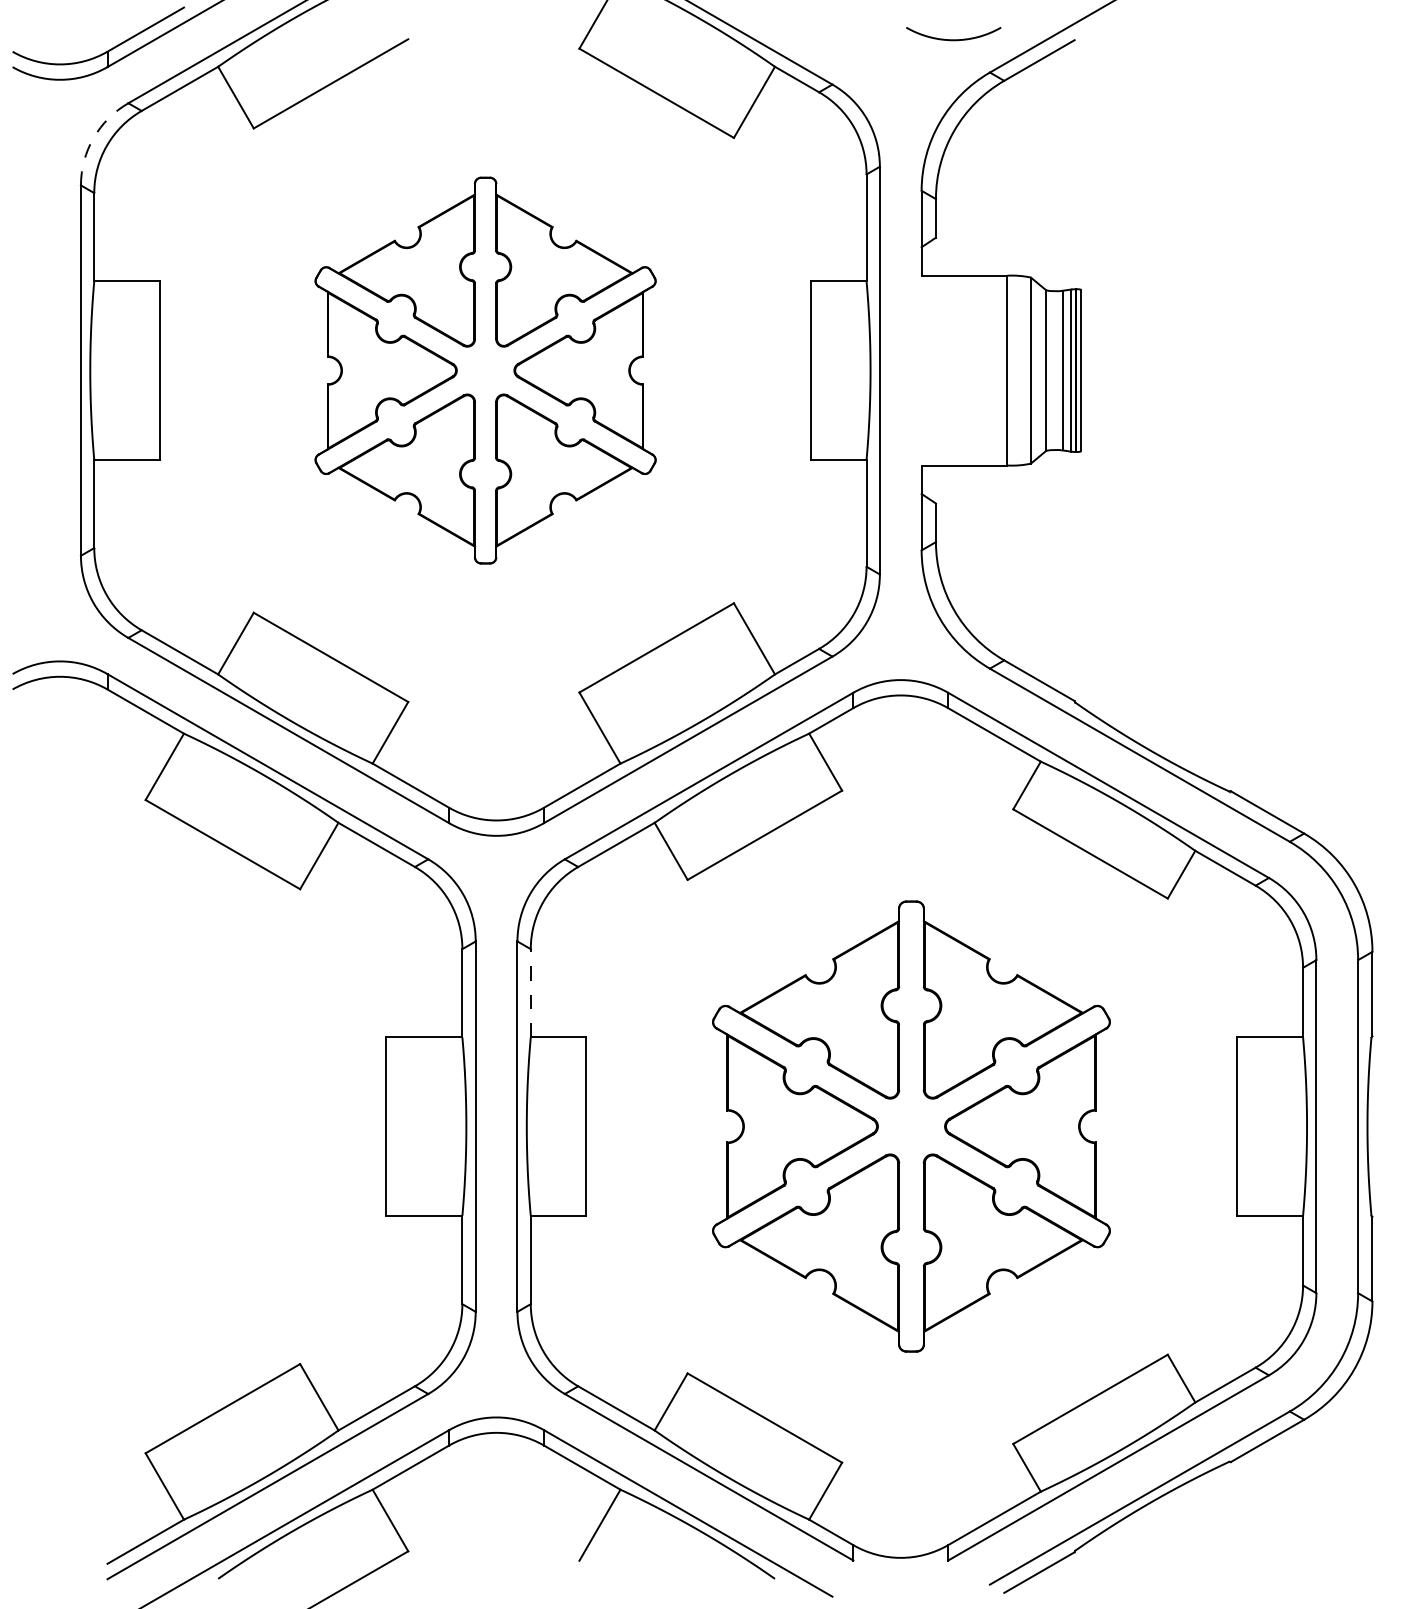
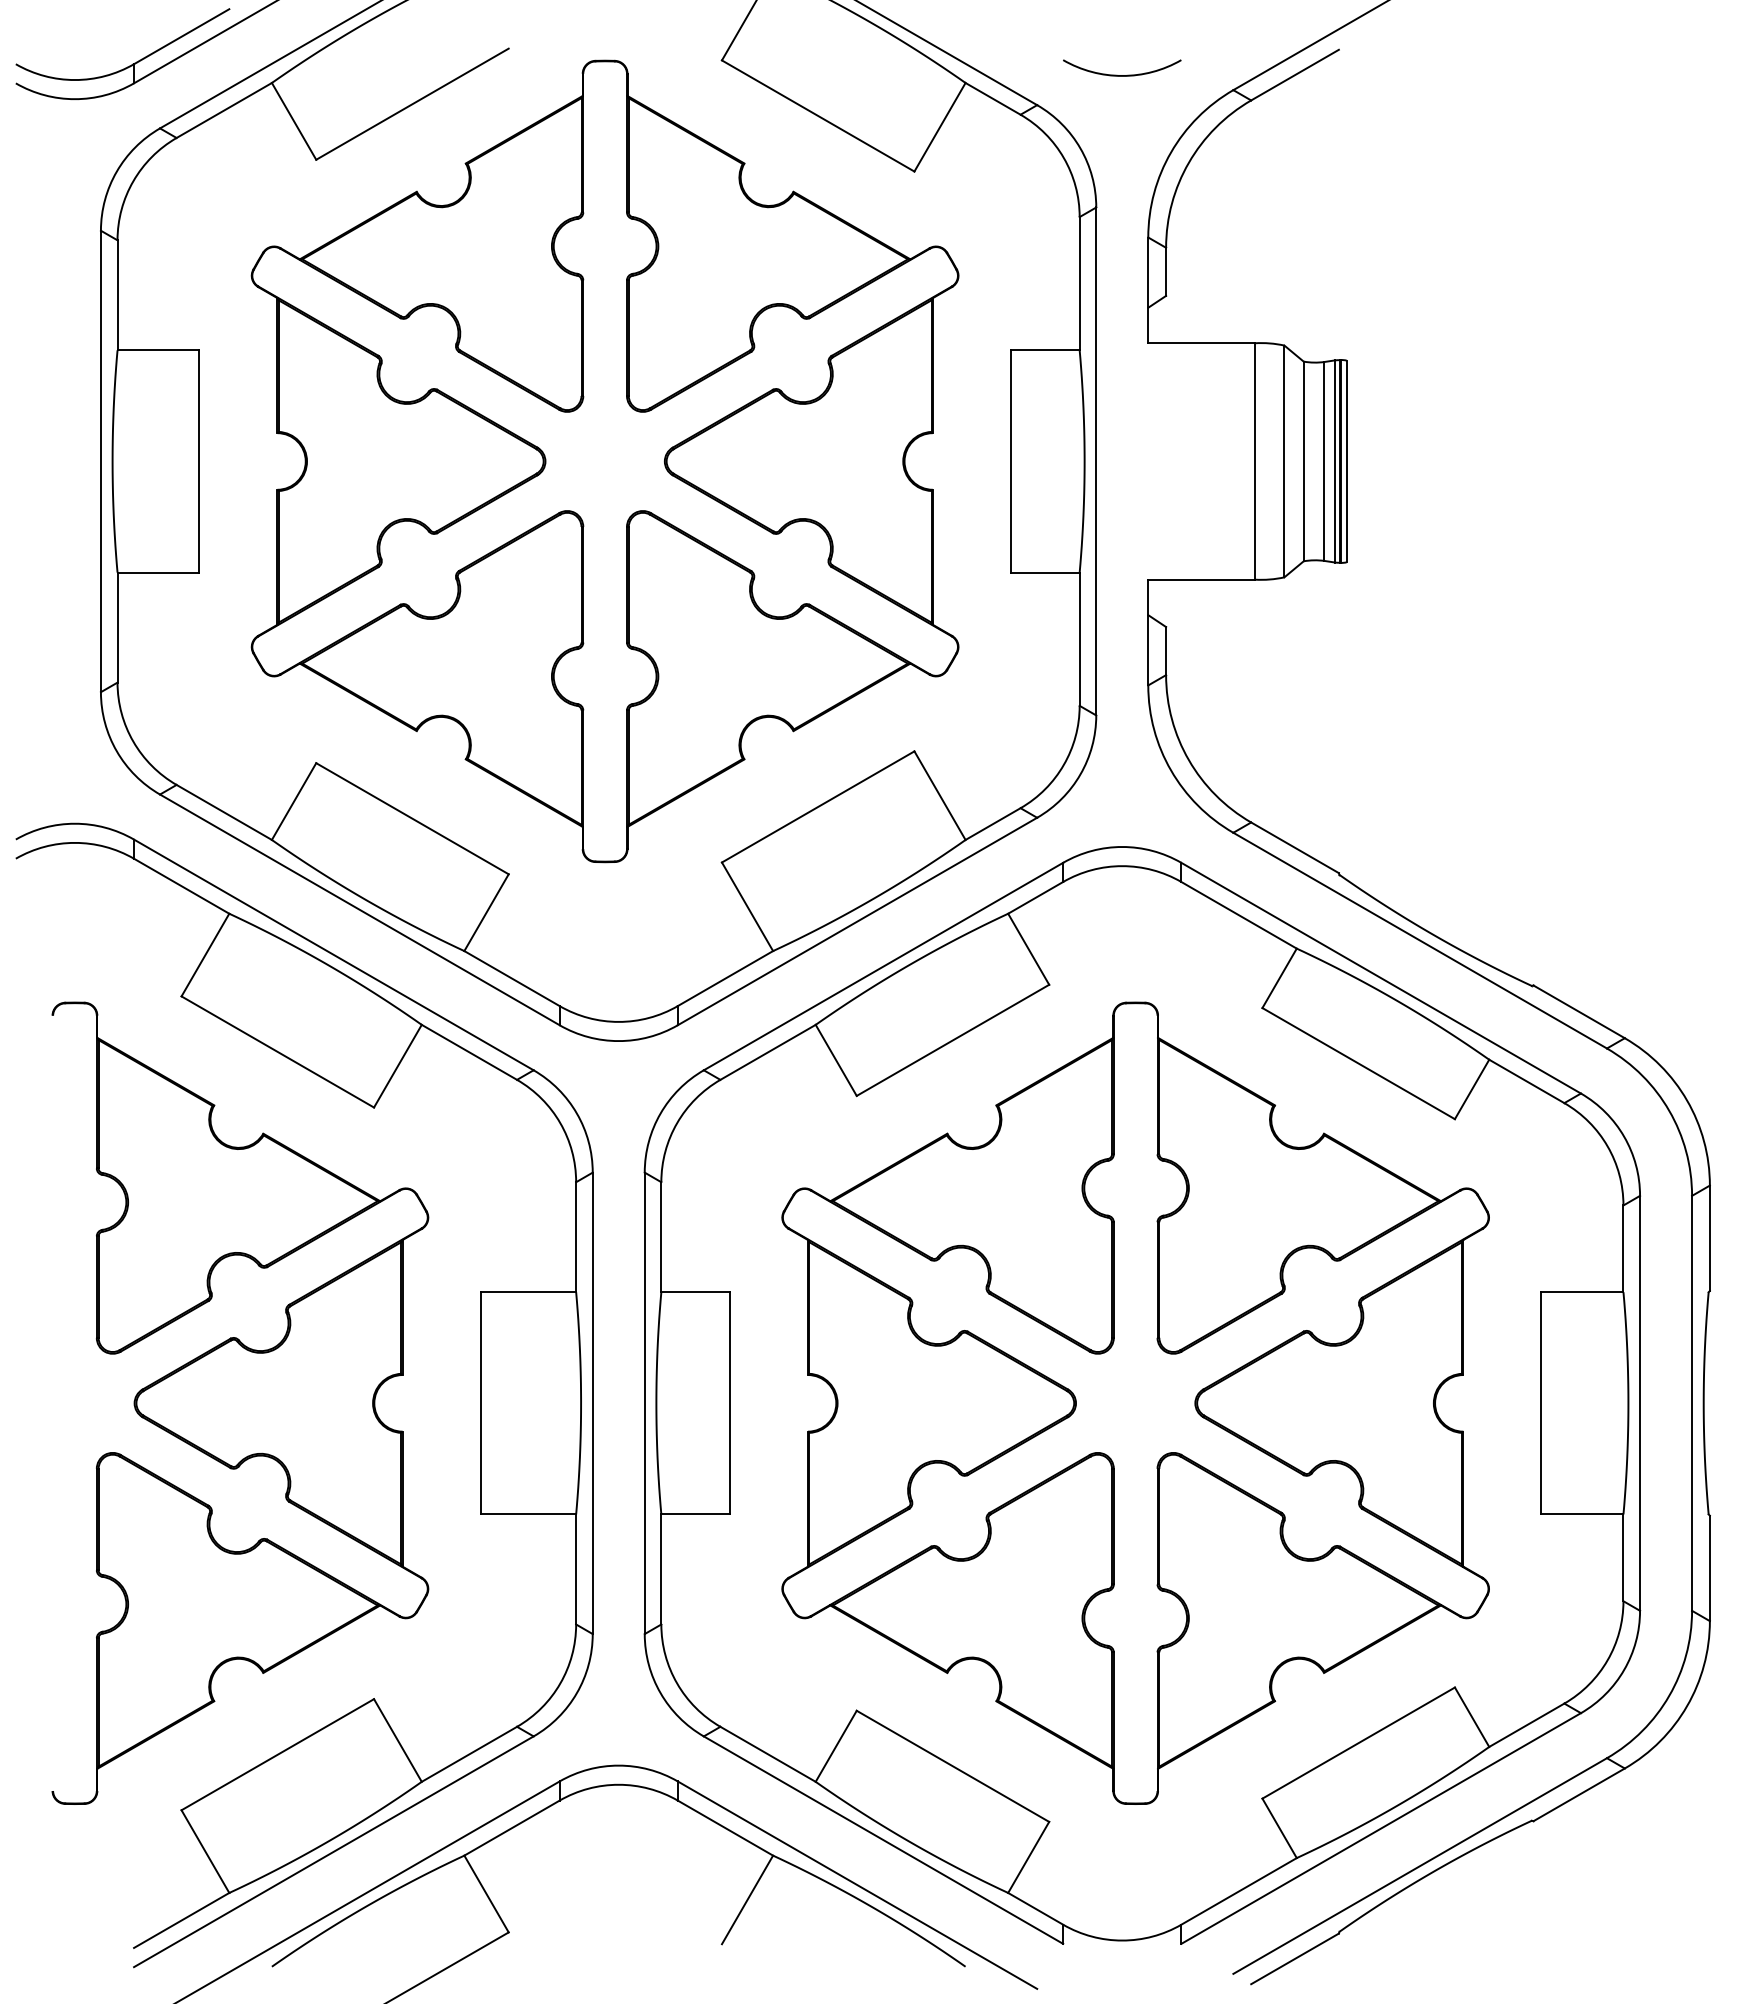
arc: (953, 39) -> (1122, 75), moved
arc: (93, 137) -> (116, 171), dashed -> solid
part: (485, 370) -> (604, 461), size x1.67
line: (530, 993) -> (661, 1237), dashed -> solid
part: (192, 1125) -> (240, 1402), added
part: (911, 1125) -> (1135, 1402), size x1.43

